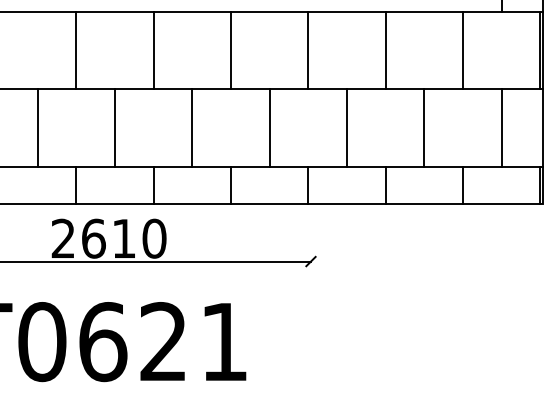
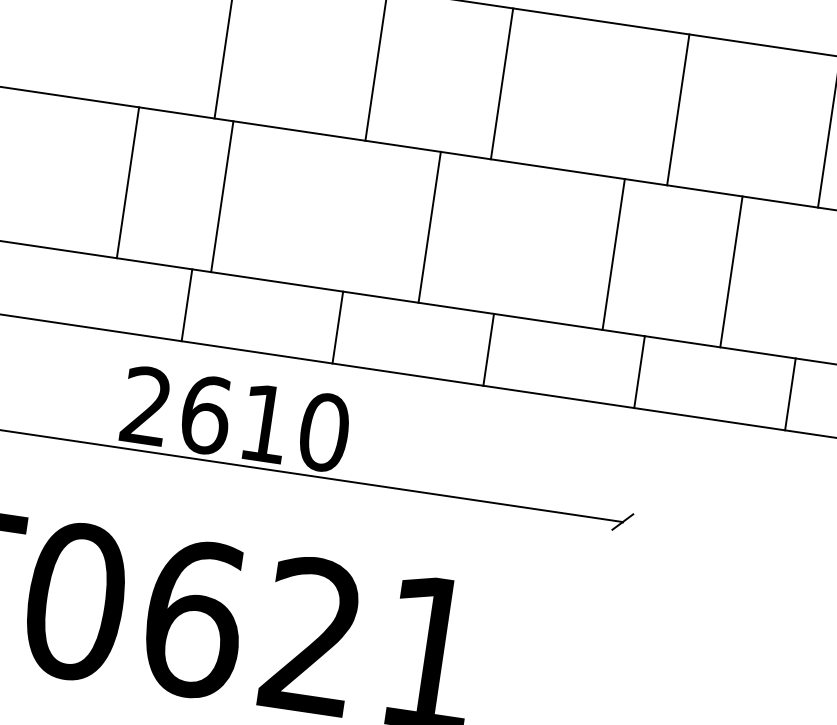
line: (230, 50) -> (501, 83), moved
line: (114, 127) -> (221, 195), moved
line: (269, 127) -> (613, 253), moved

